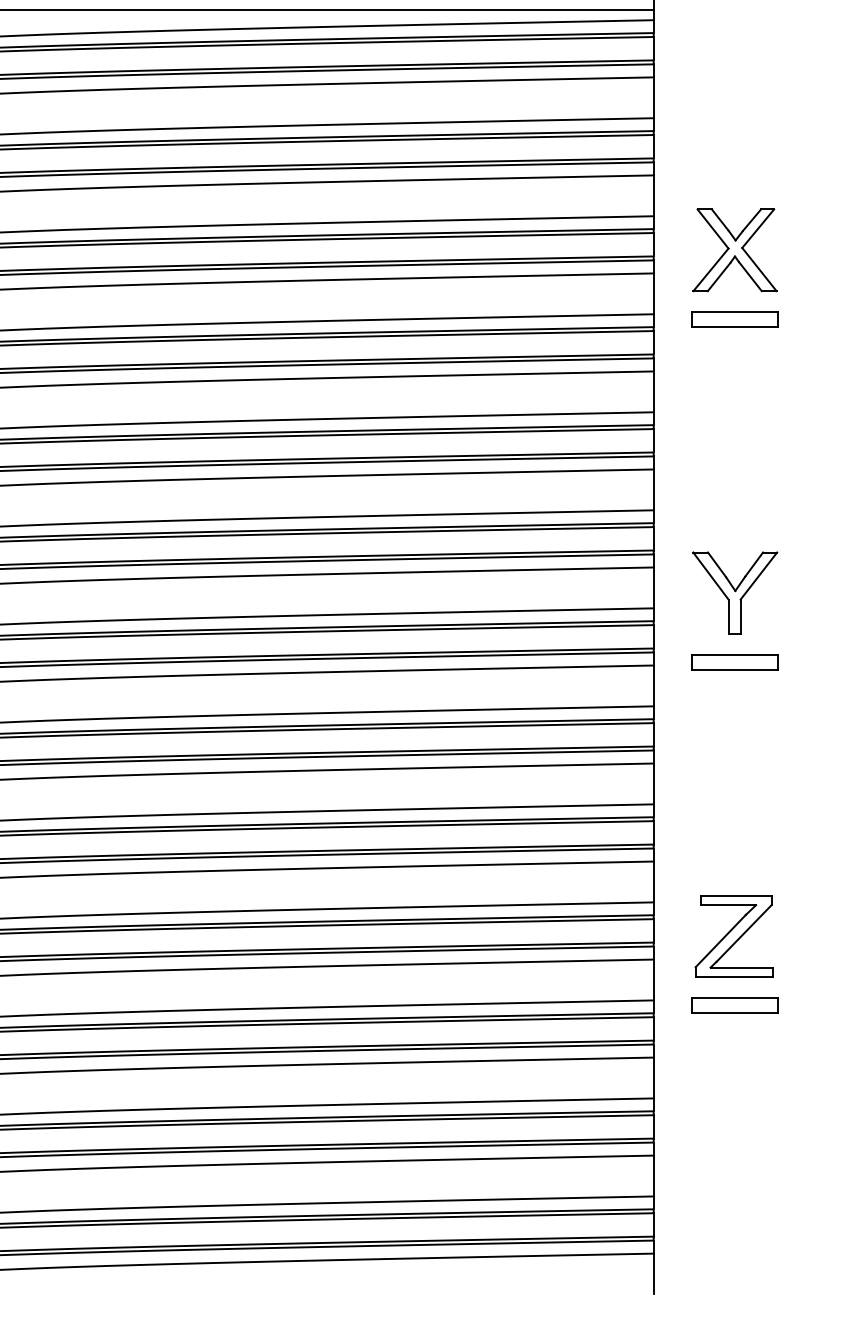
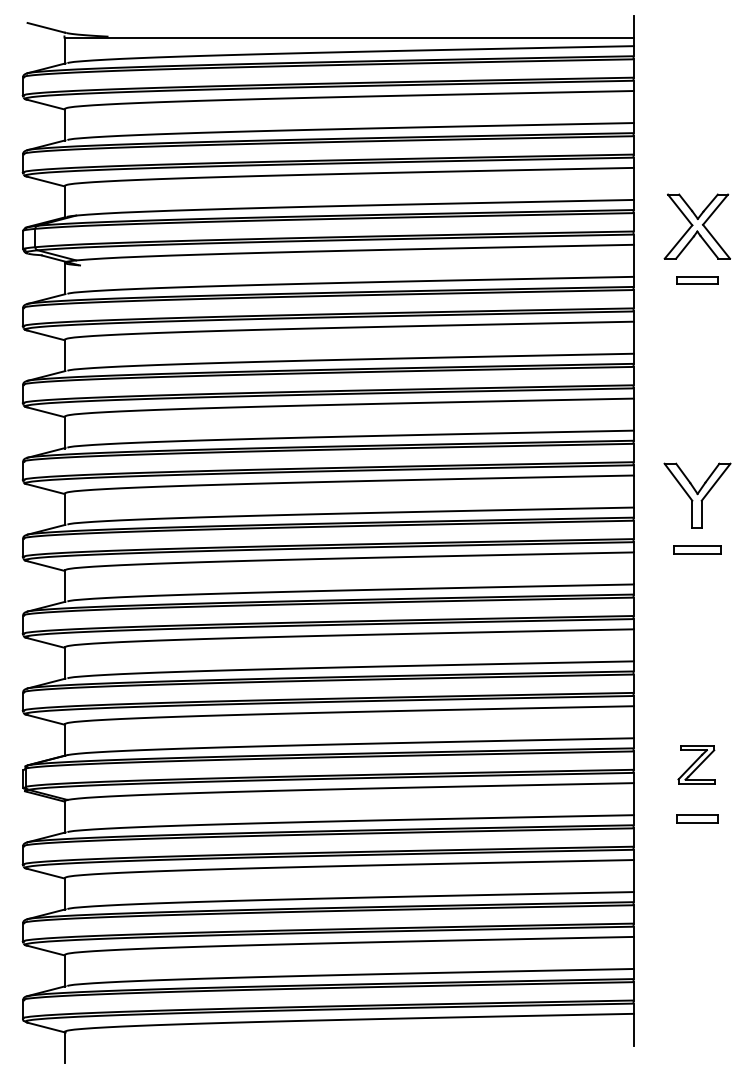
part: (735, 318) -> (697, 280), size x0.6
part: (735, 661) -> (697, 549), size x0.7
part: (733, 935) -> (696, 764), size x0.6
part: (735, 1004) -> (697, 818), size x0.6

